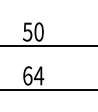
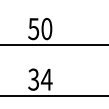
text: (27, 75) -> (33, 79), 64 -> 34

